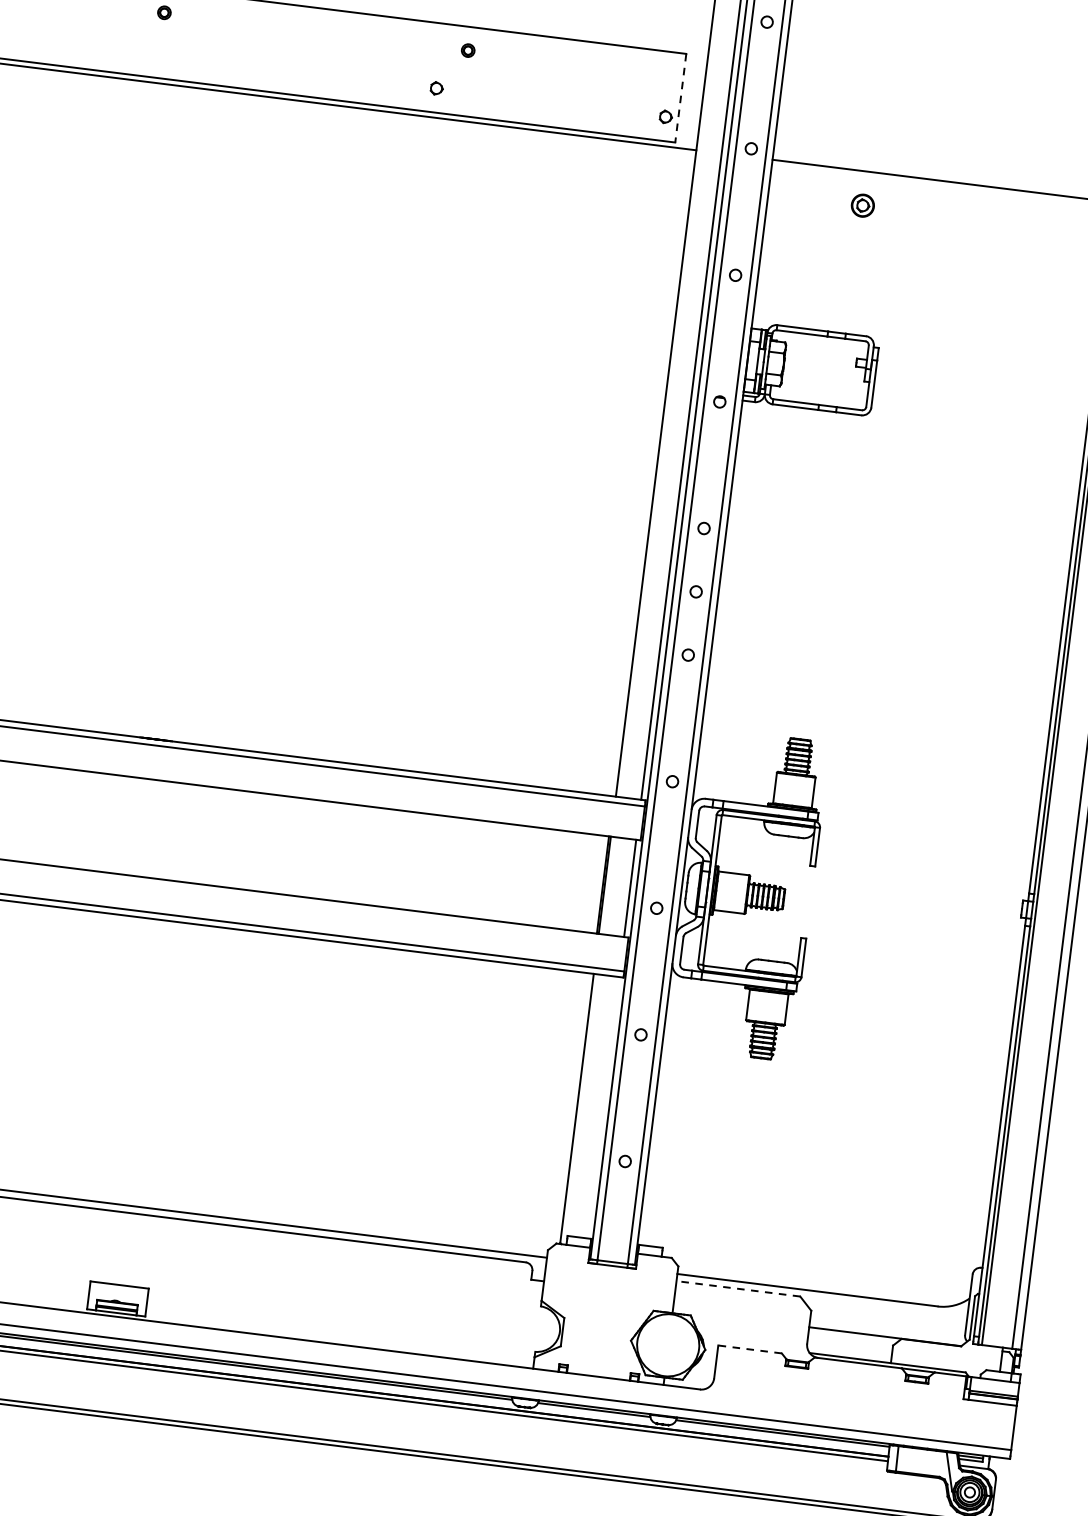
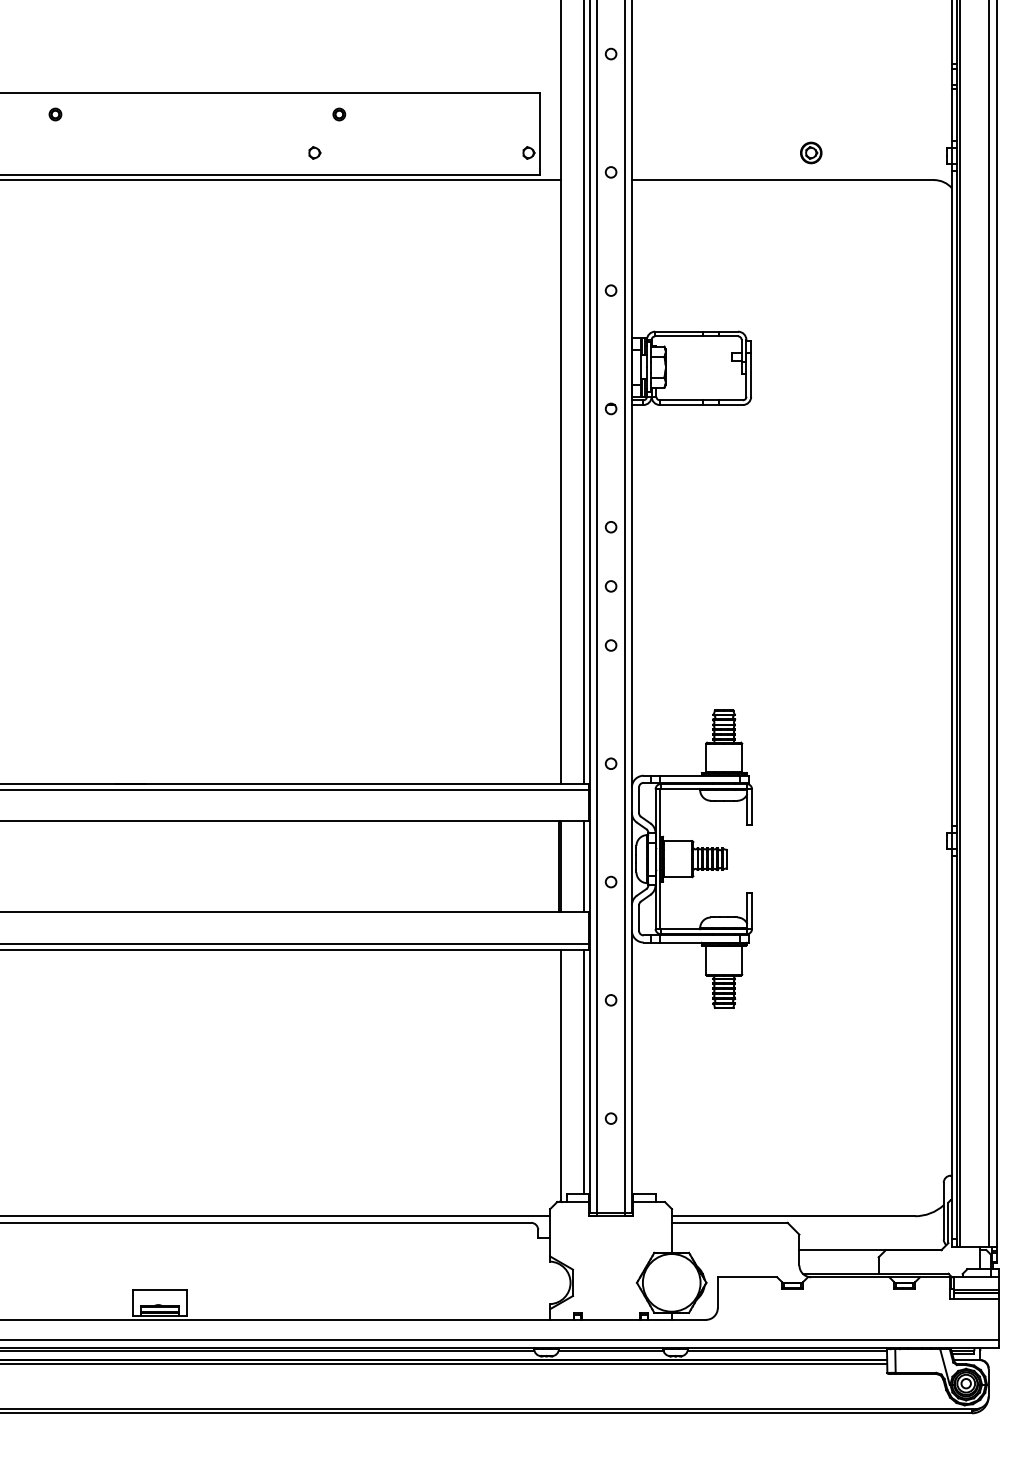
line: (680, 98) -> (540, 134), dashed -> solid
part: (863, 205) -> (811, 152), moved
line: (603, 1107) -> (584, 1071), added
line: (738, 1288) -> (729, 1222), dashed -> solid
line: (750, 1349) -> (747, 1277), dashed -> solid

